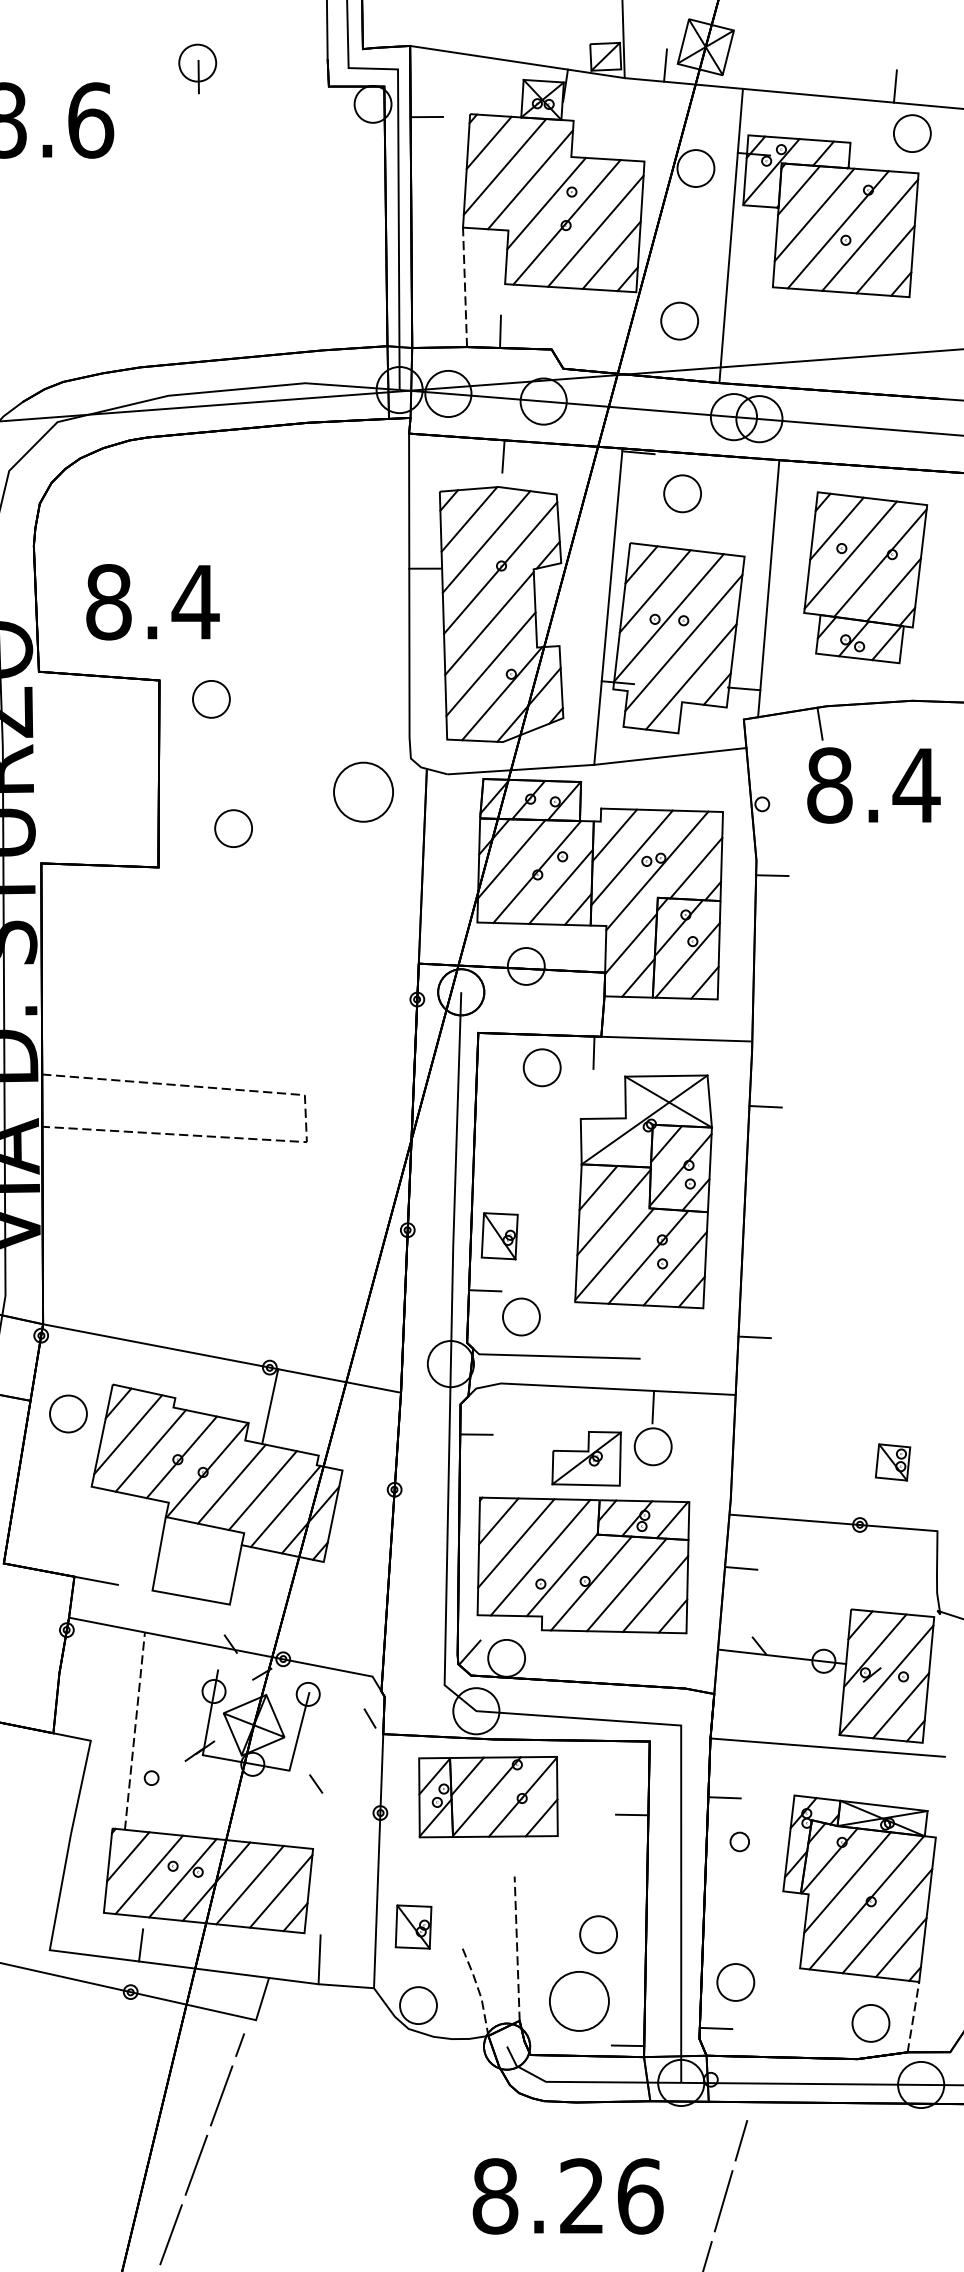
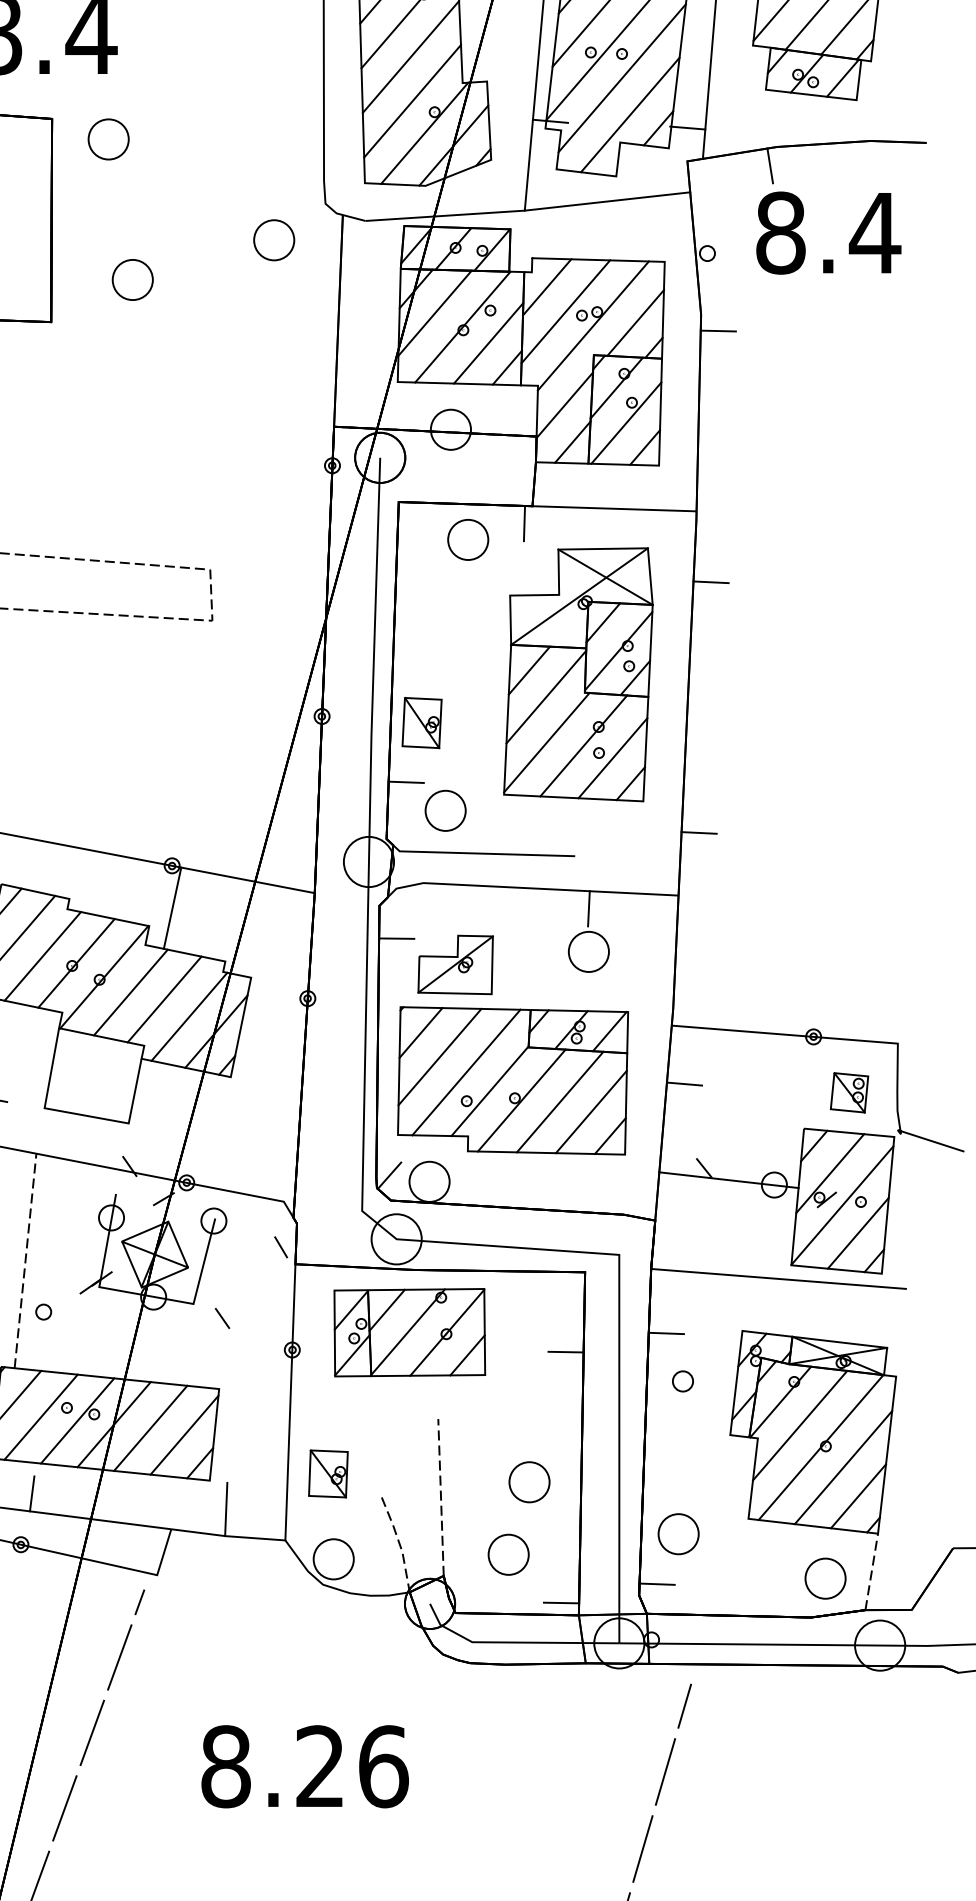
part: (363, 791) -> (273, 239), size x0.62
part: (586, 1458) -> (455, 964), moved
part: (892, 1462) -> (848, 1092), moved
part: (579, 2001) -> (508, 1554), size x0.62
text: (567, 2196) -> (304, 1766), moved

